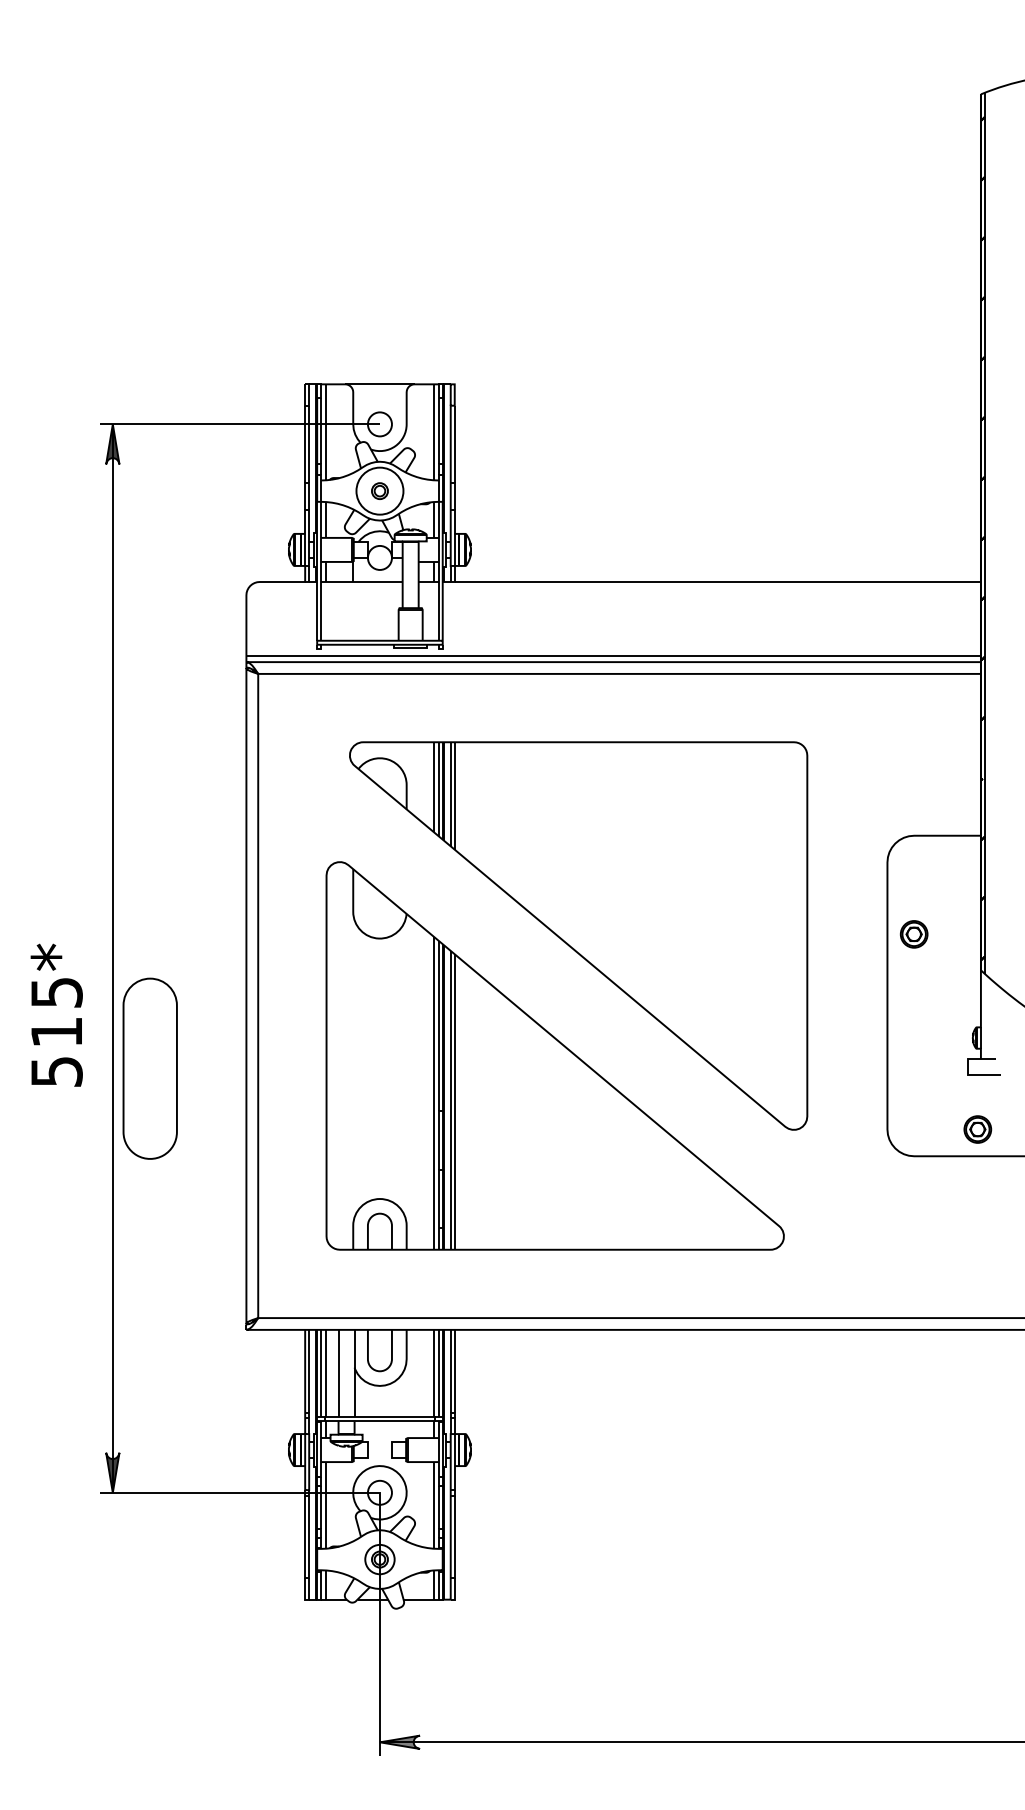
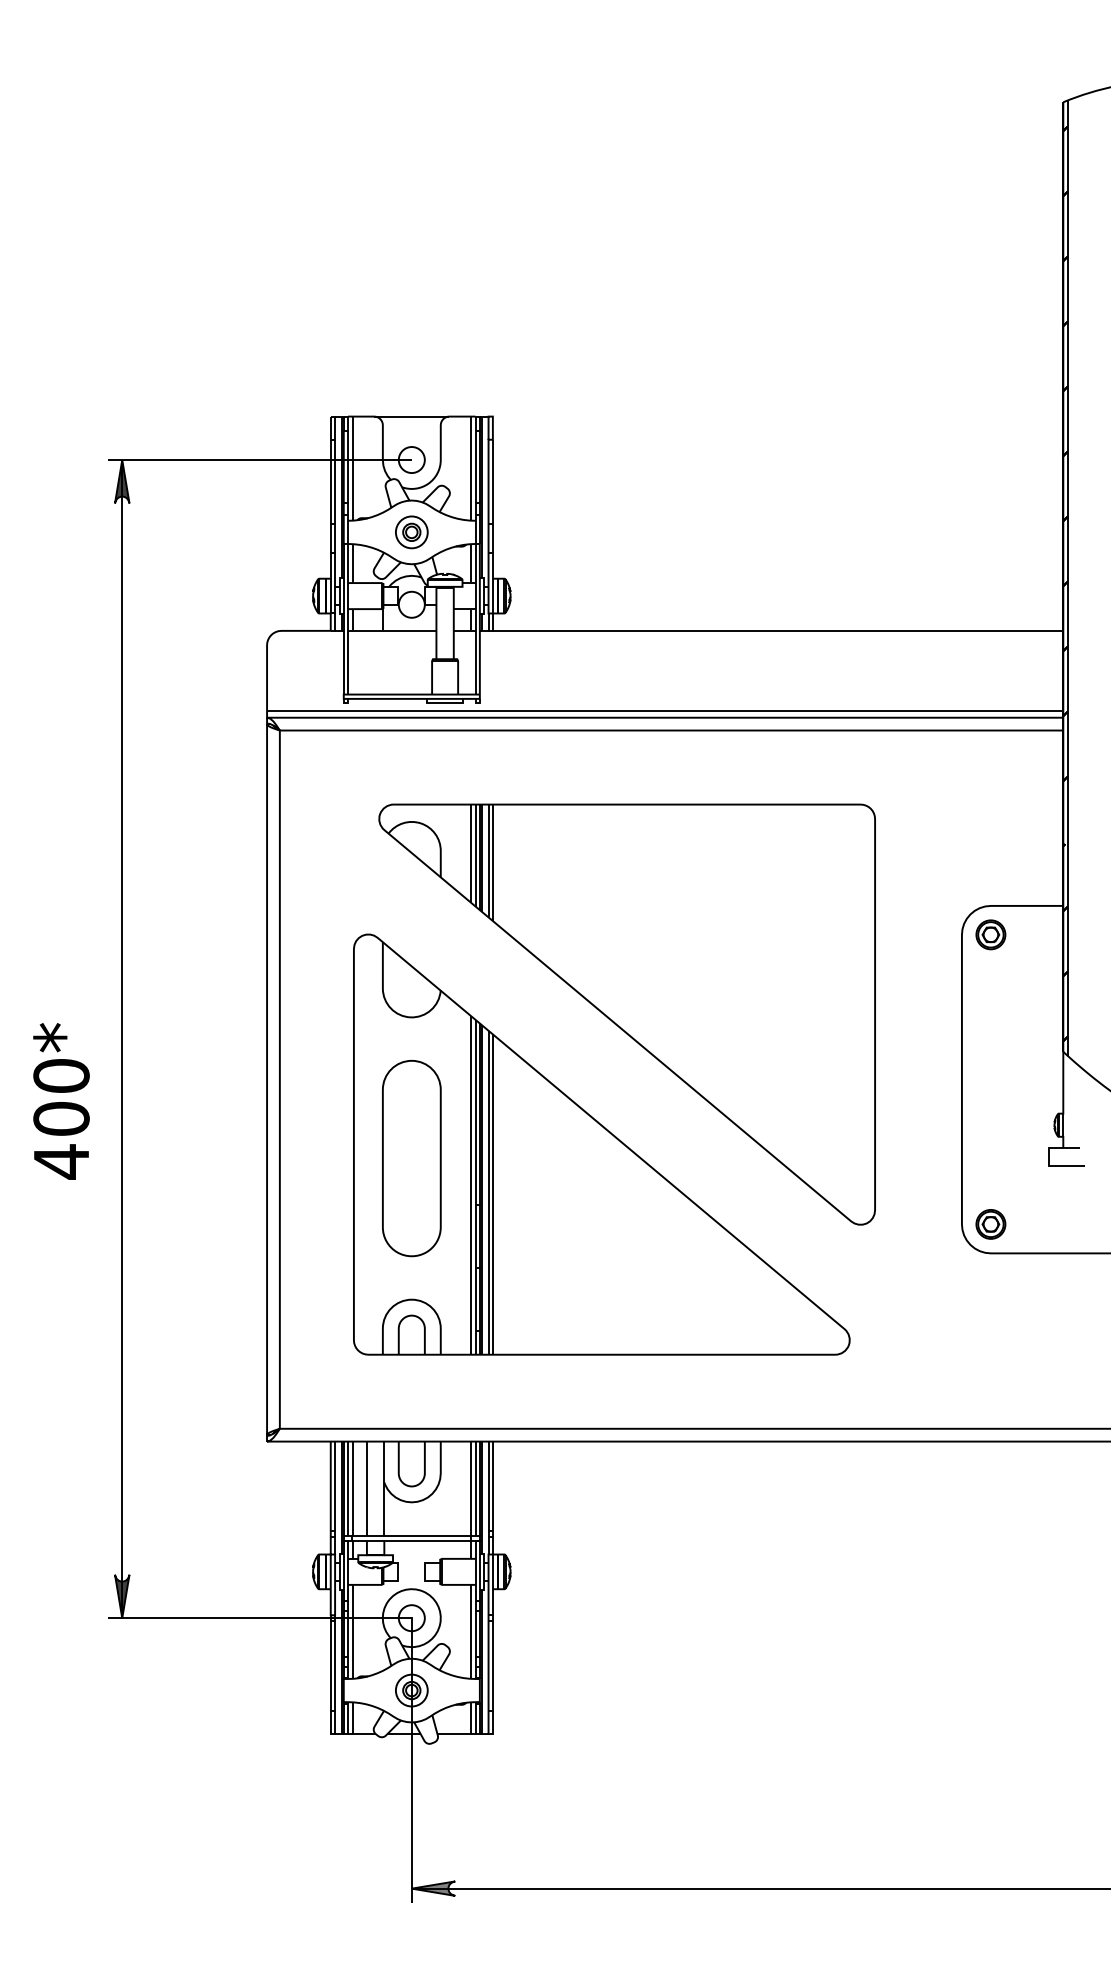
circle: (379, 491) -> (411, 532), size x0.62
part: (913, 934) -> (990, 934), moved
text: (56, 1032) -> (61, 1119), 515* -> 400*
part: (149, 1068) -> (411, 1158), moved
part: (977, 1129) -> (990, 1224), moved

